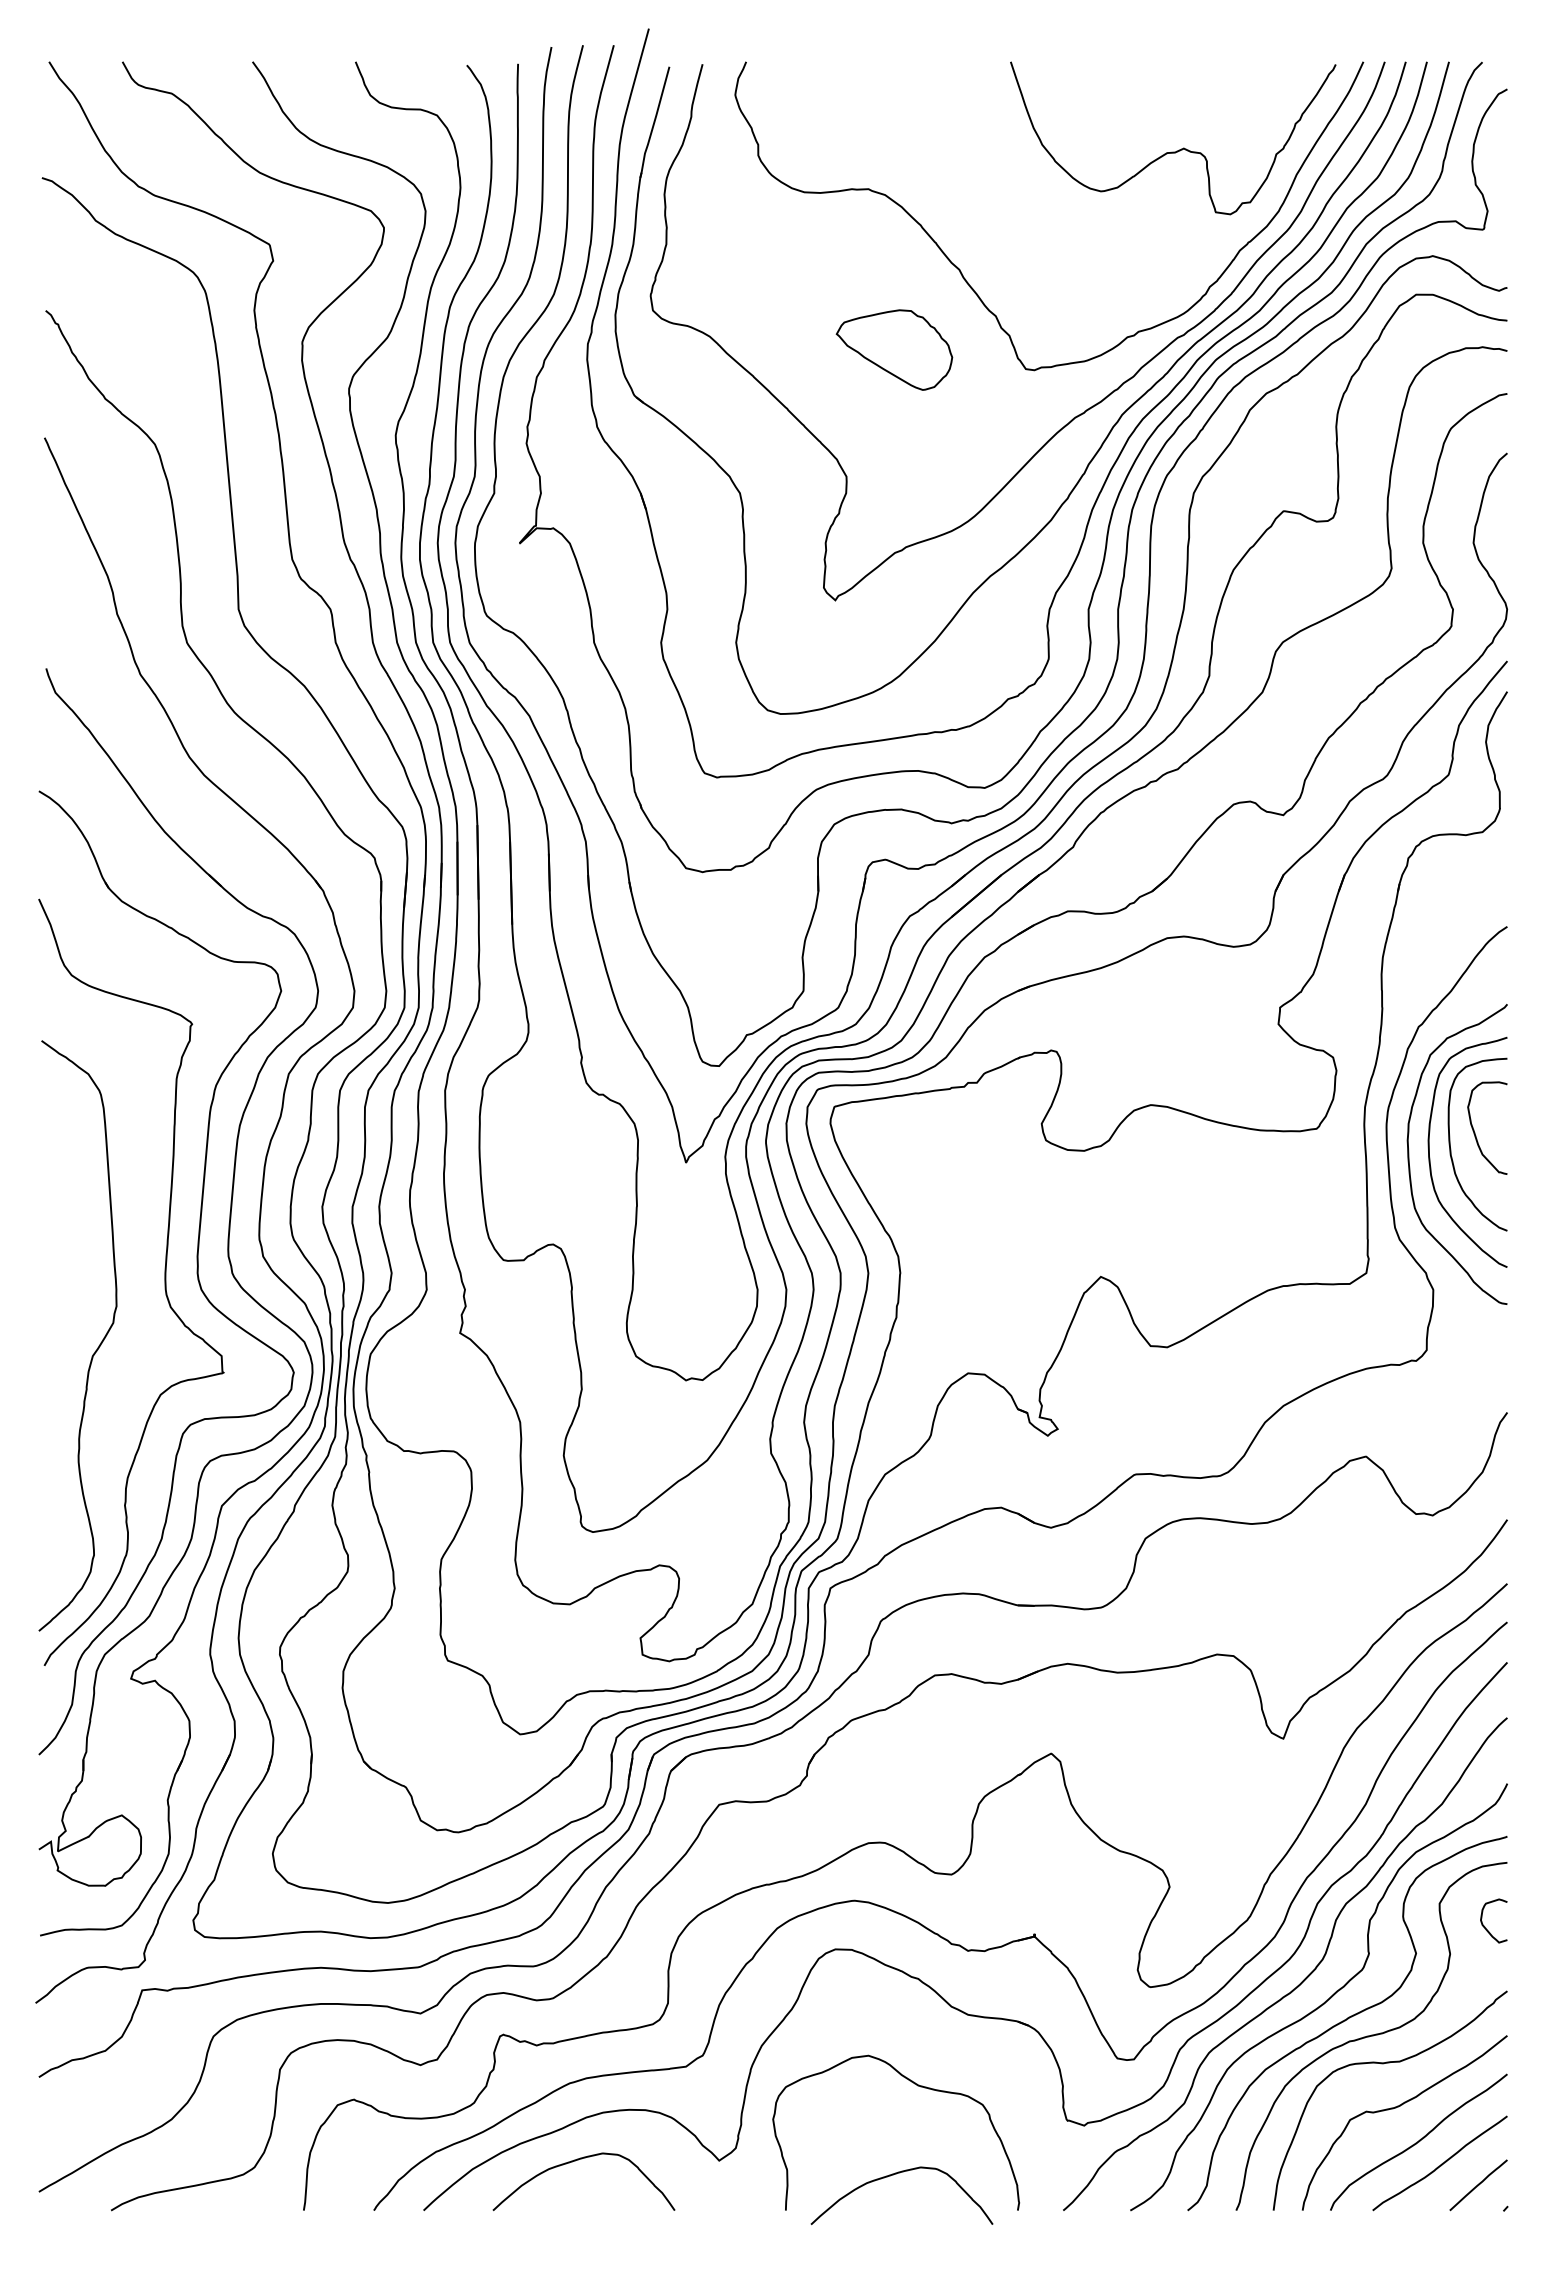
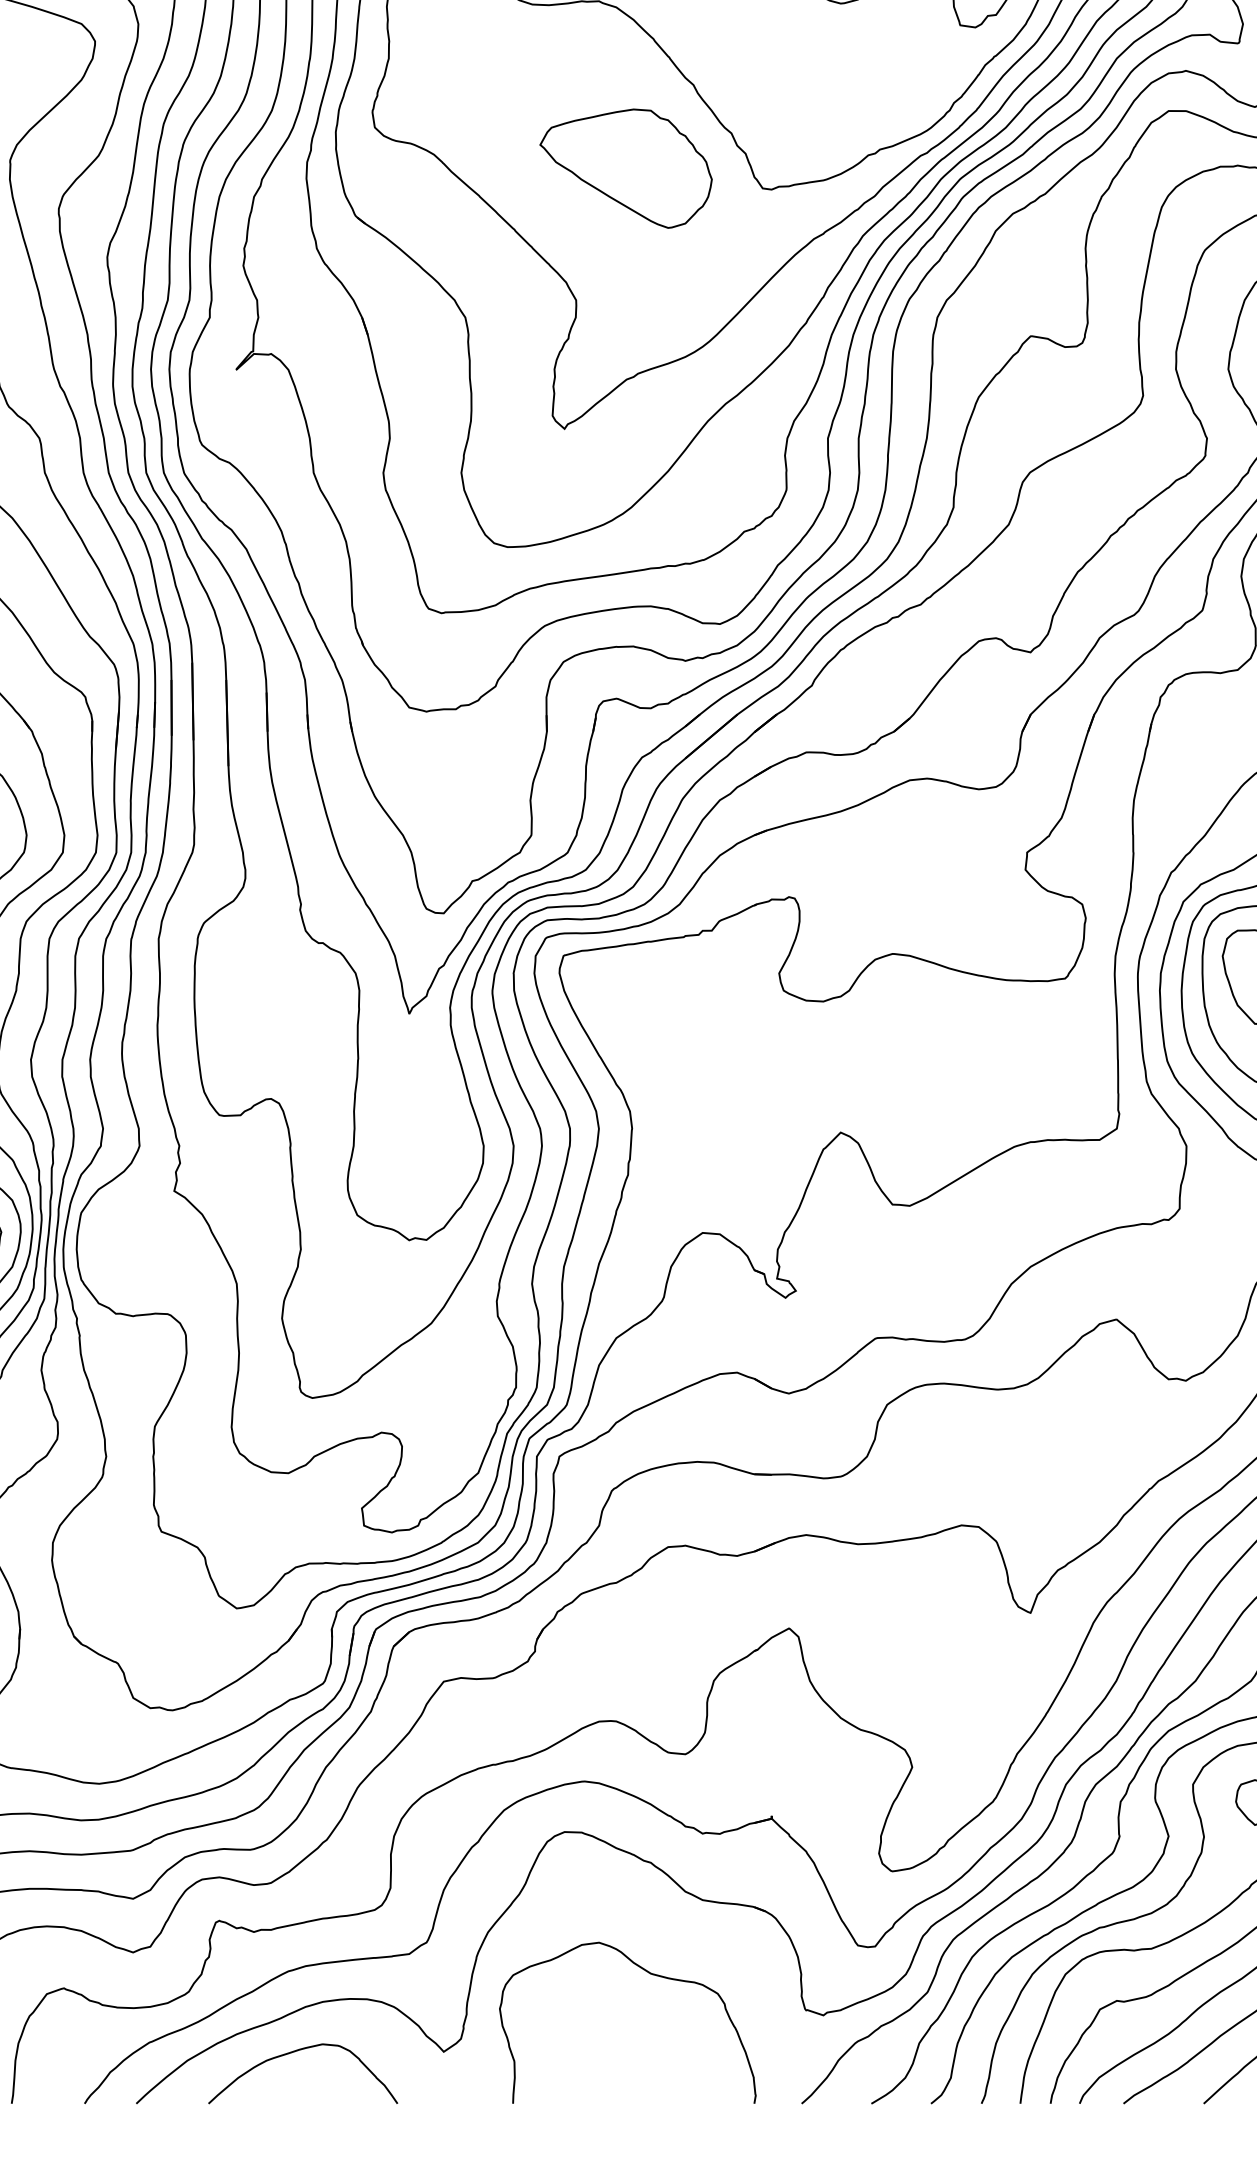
part: (894, 349) -> (626, 168), size x1.43
curve: (893, 2175) -> (625, 2067), removed

